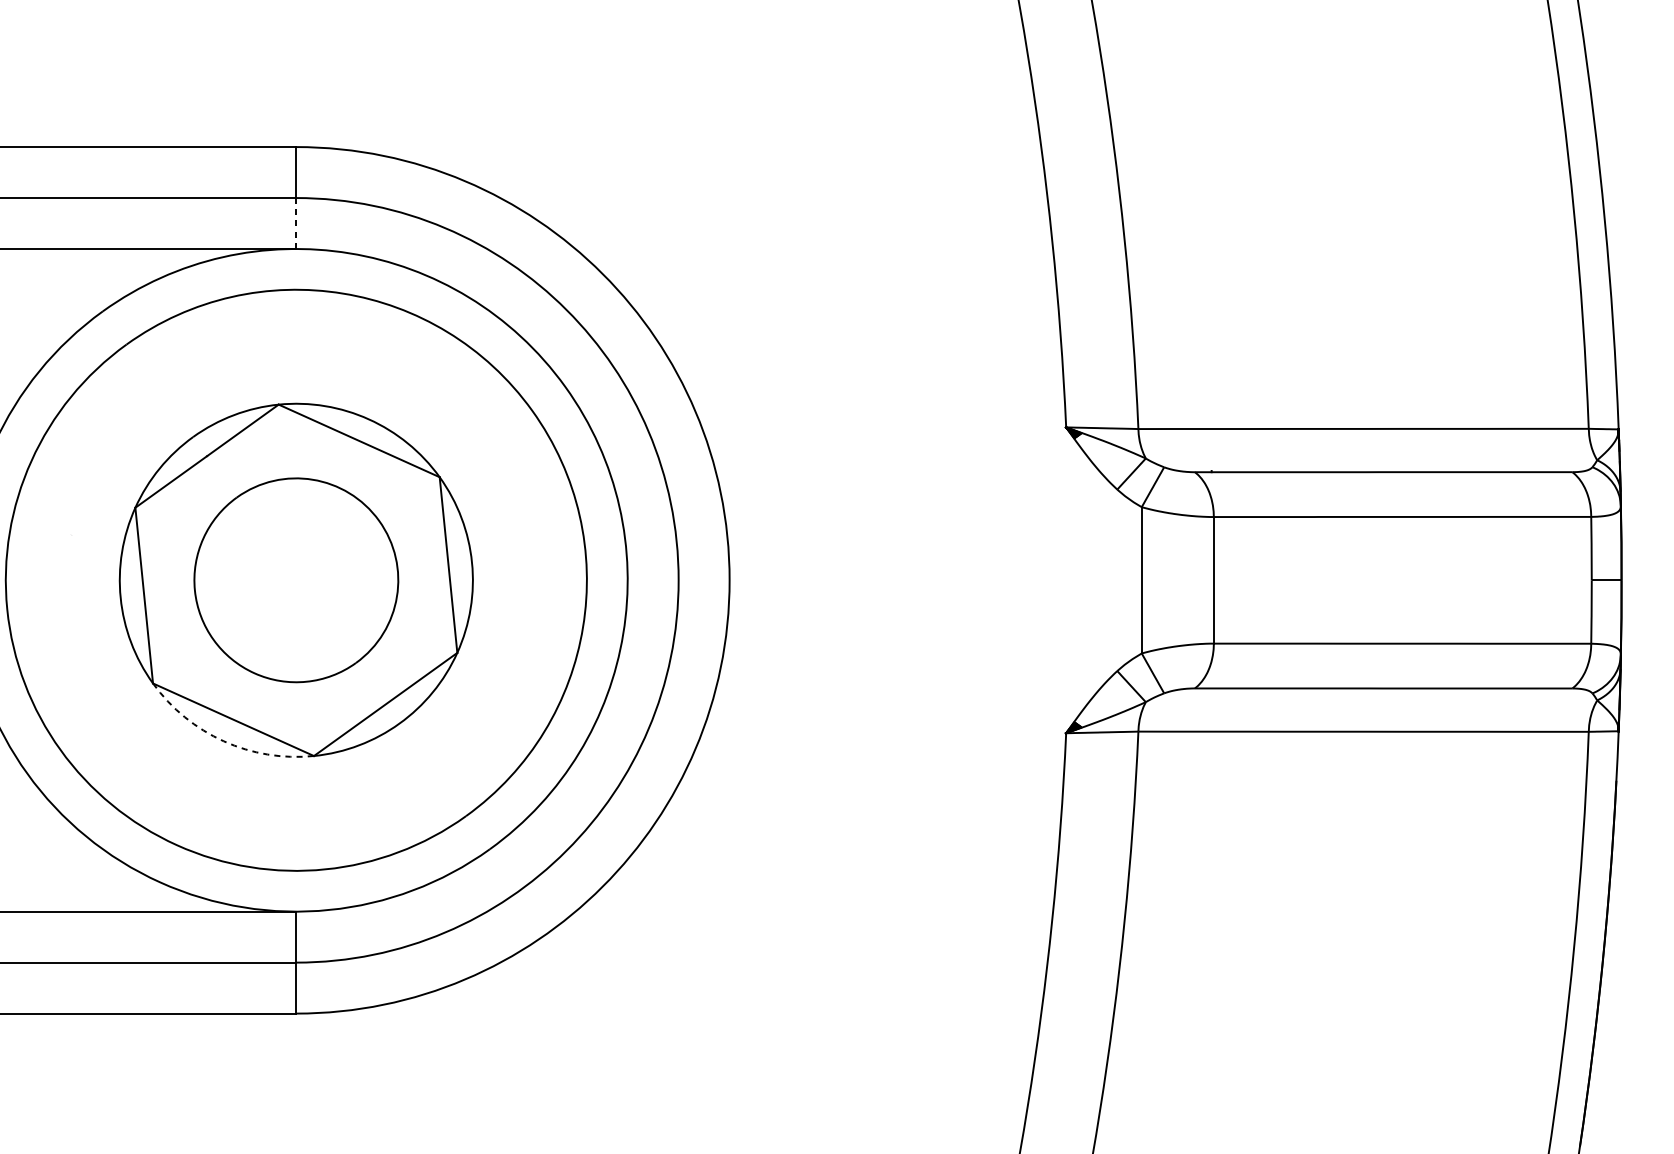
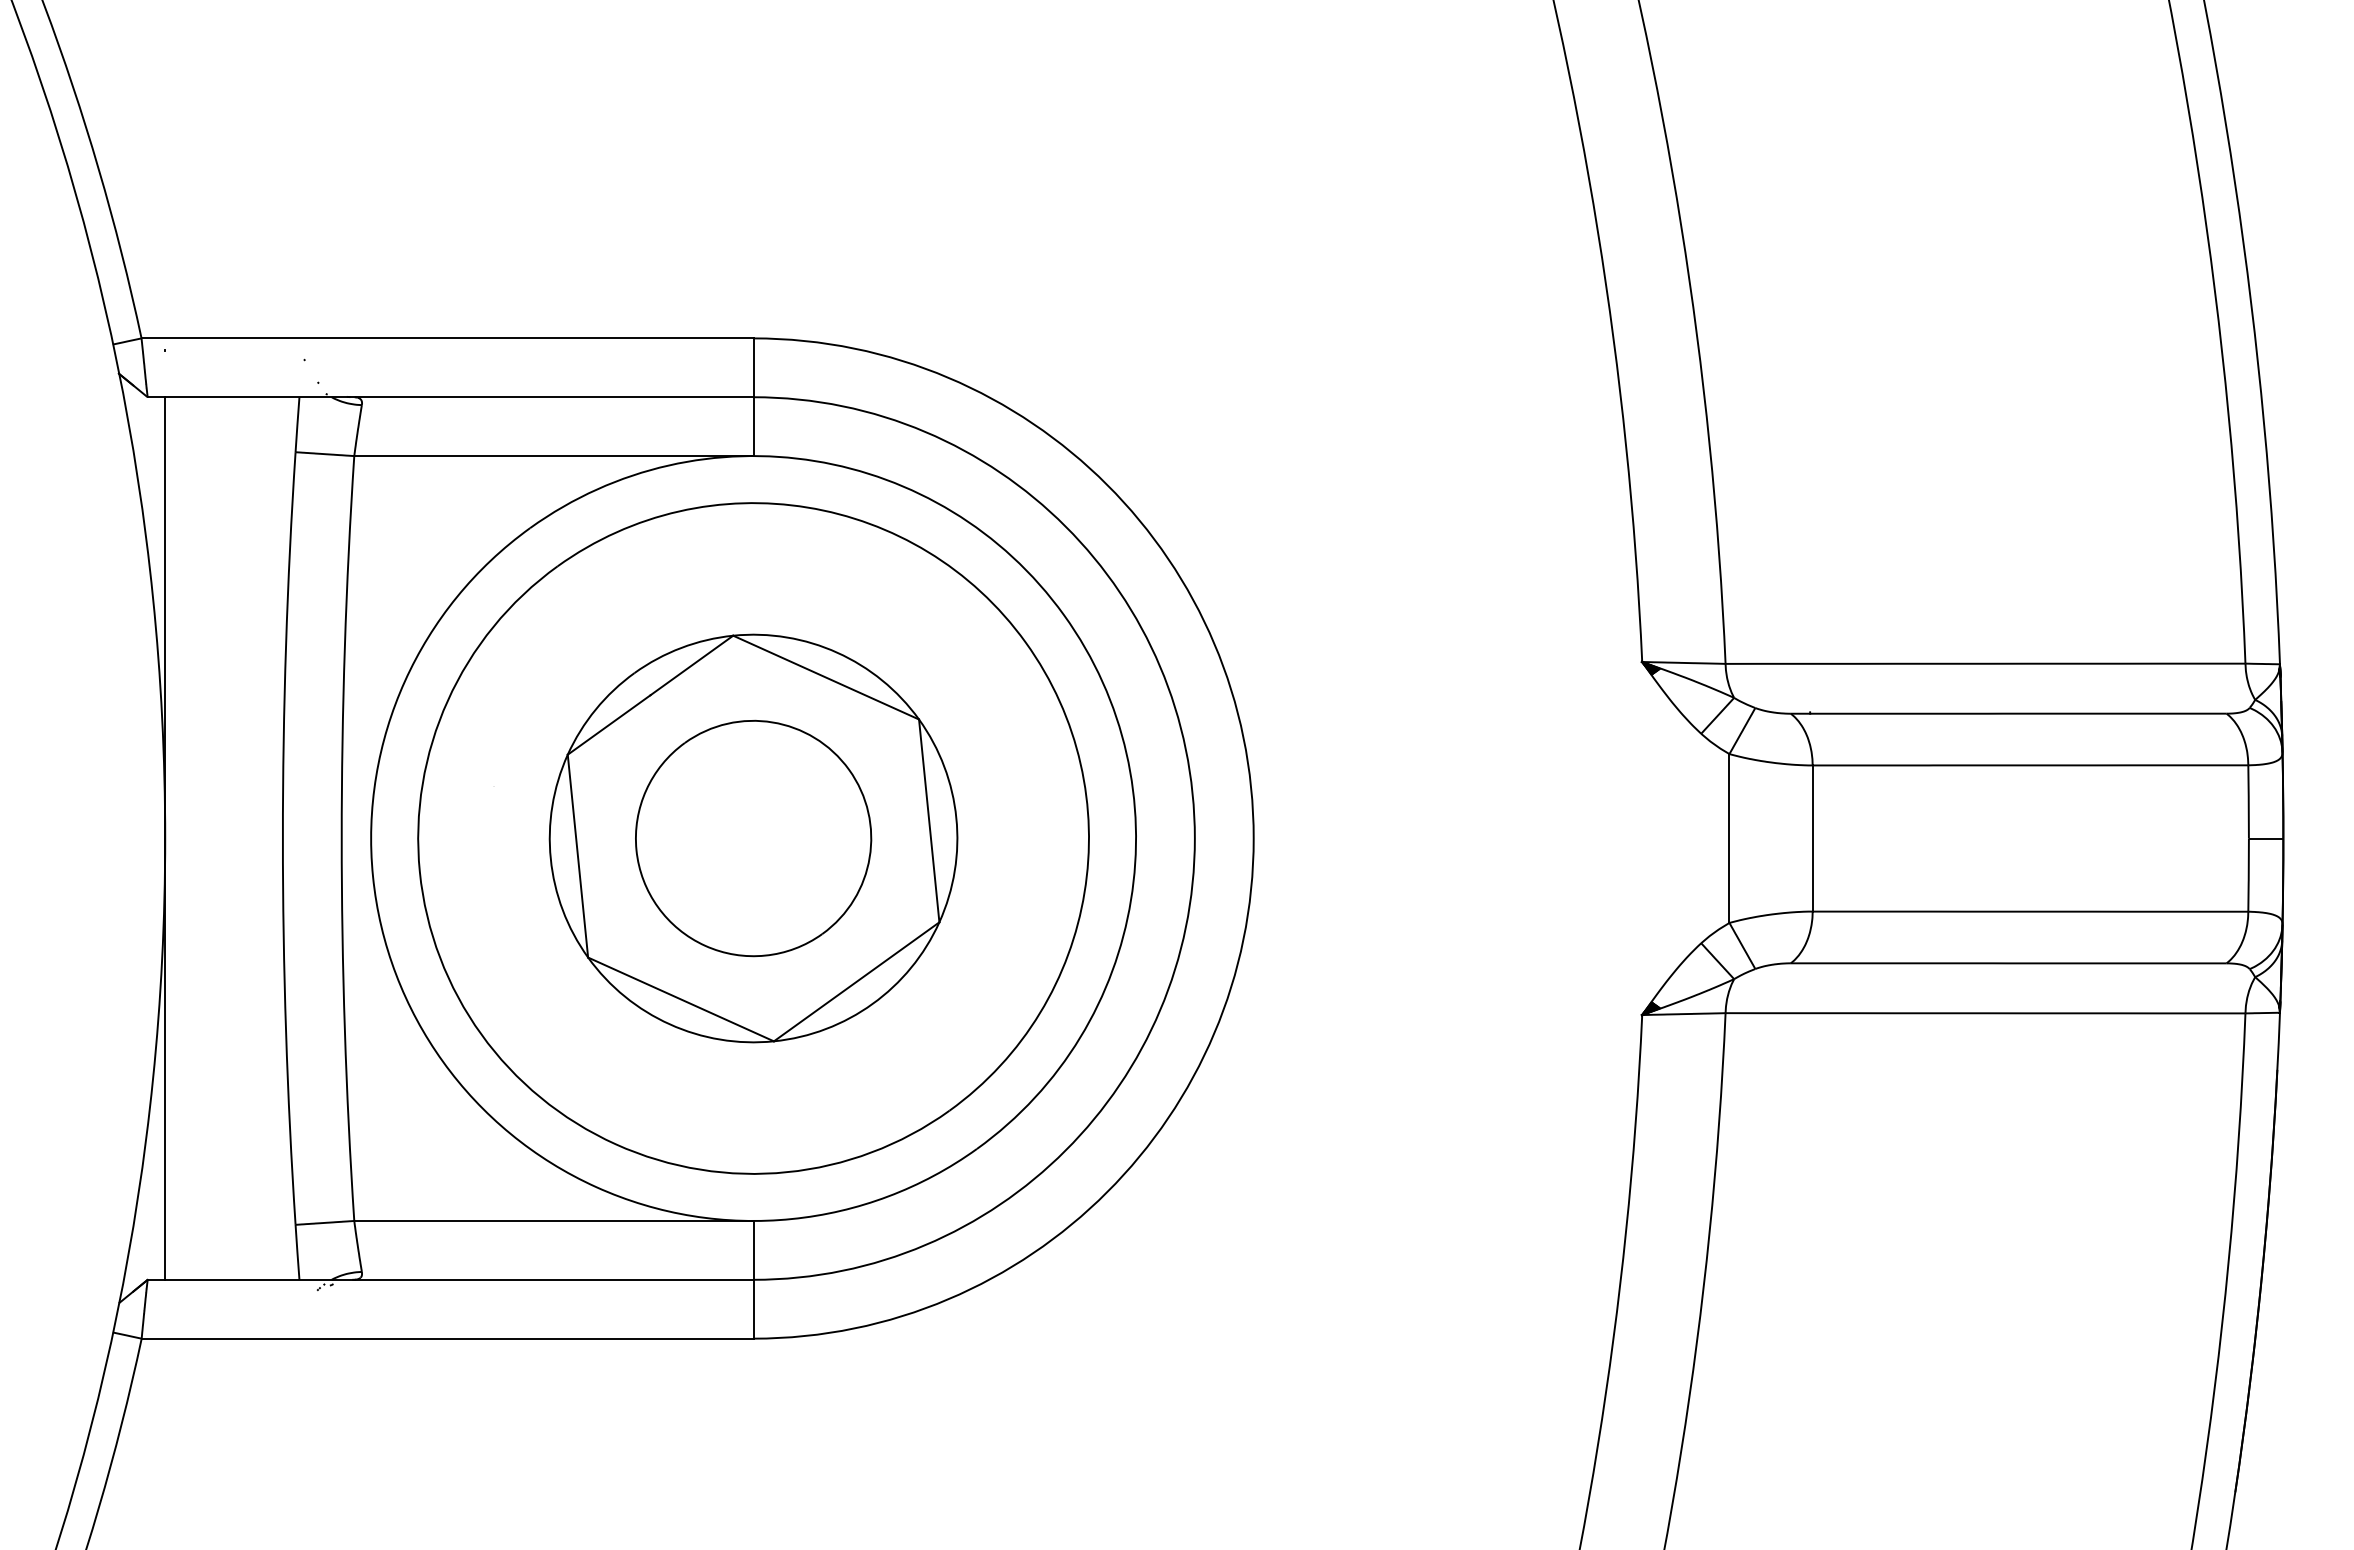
line: (296, 224) -> (753, 427), dashed -> solid
arc: (223, 741) -> (669, 1024), dashed -> solid

